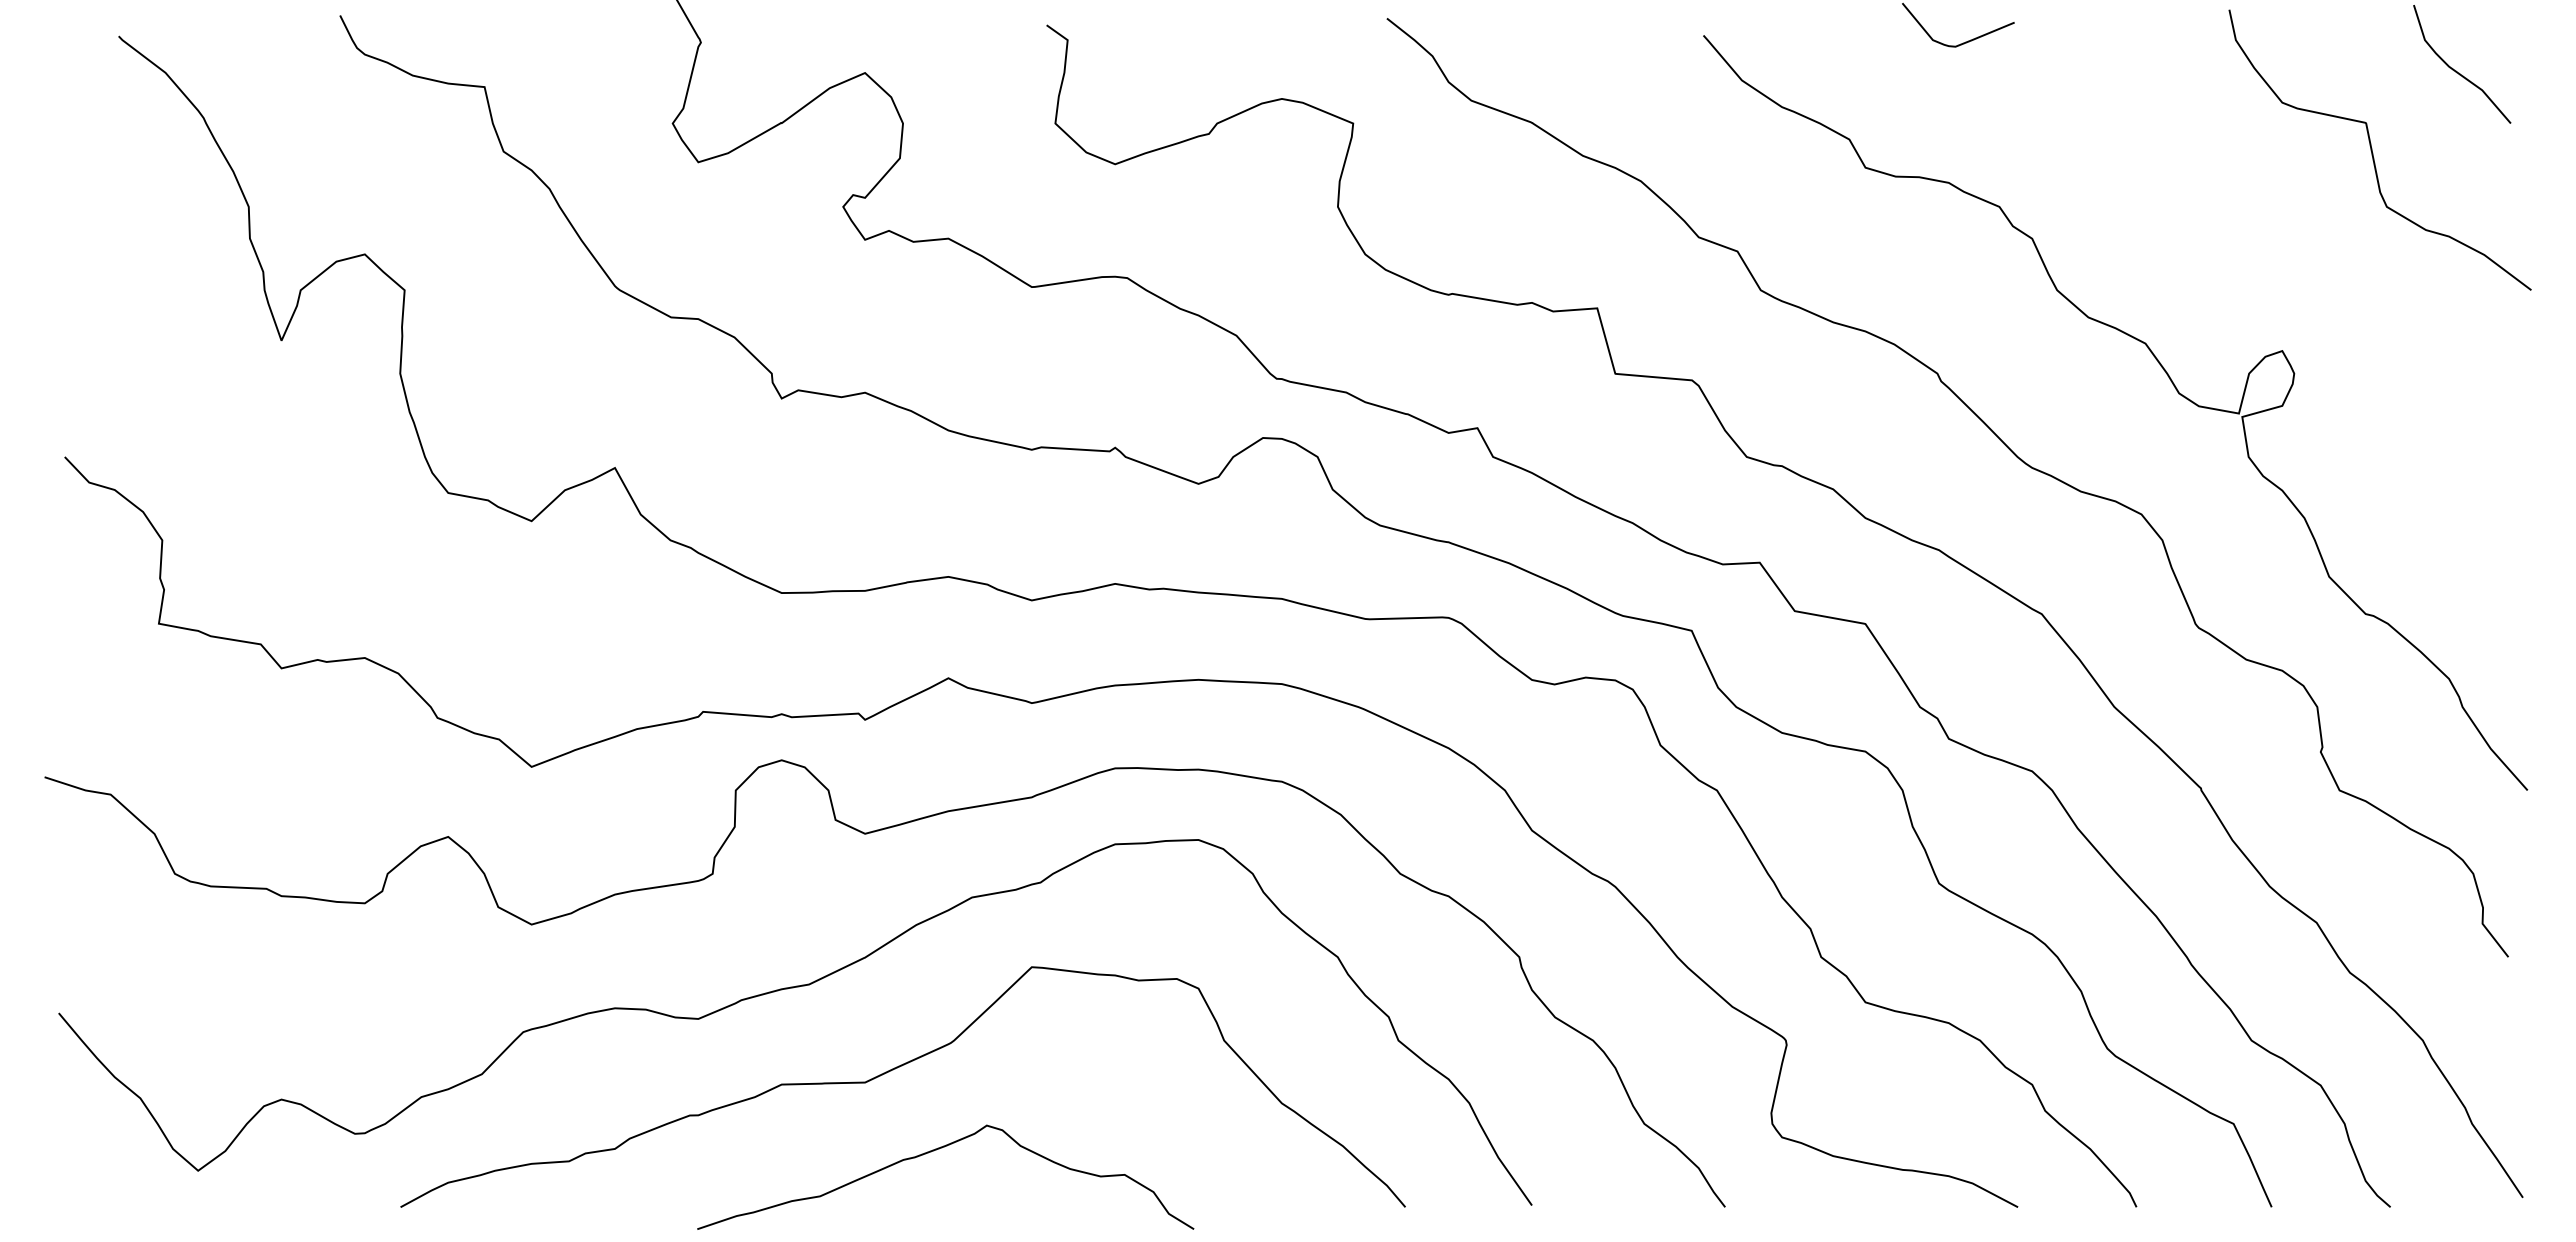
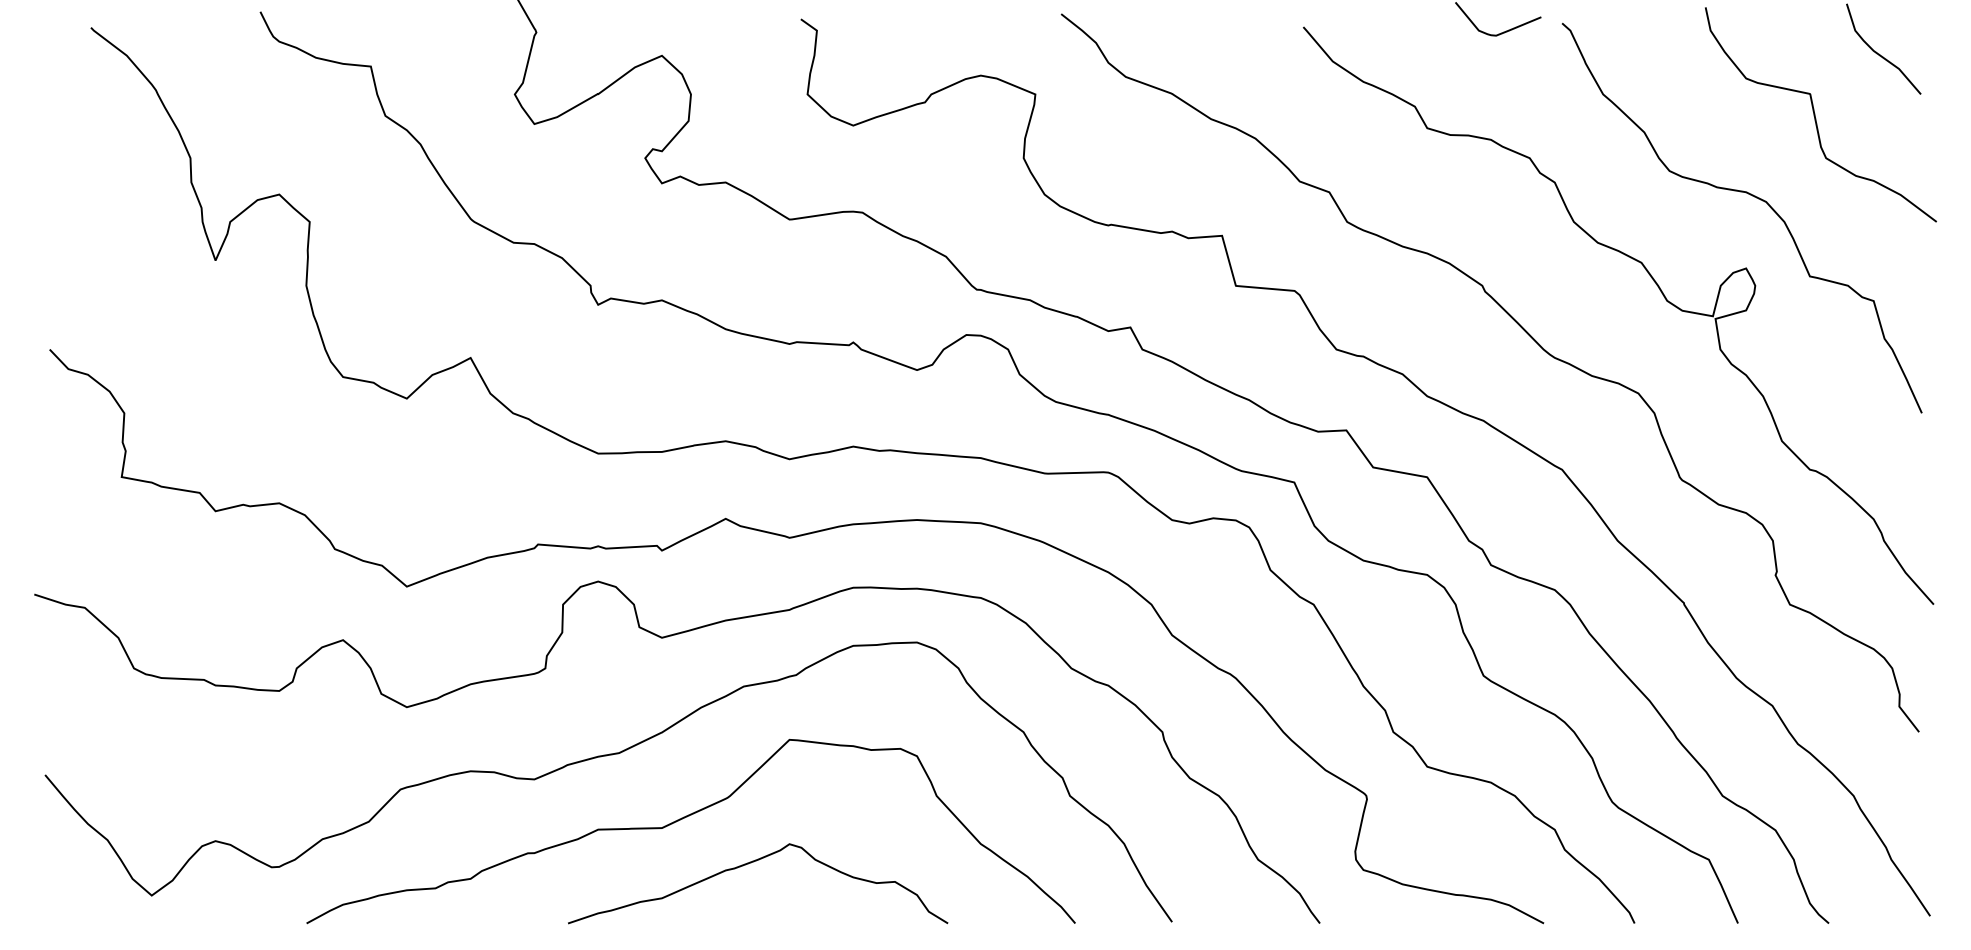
curve: (2290, 256) -> (1752, 196), added
curve: (936, 1150) -> (751, 863), moved

